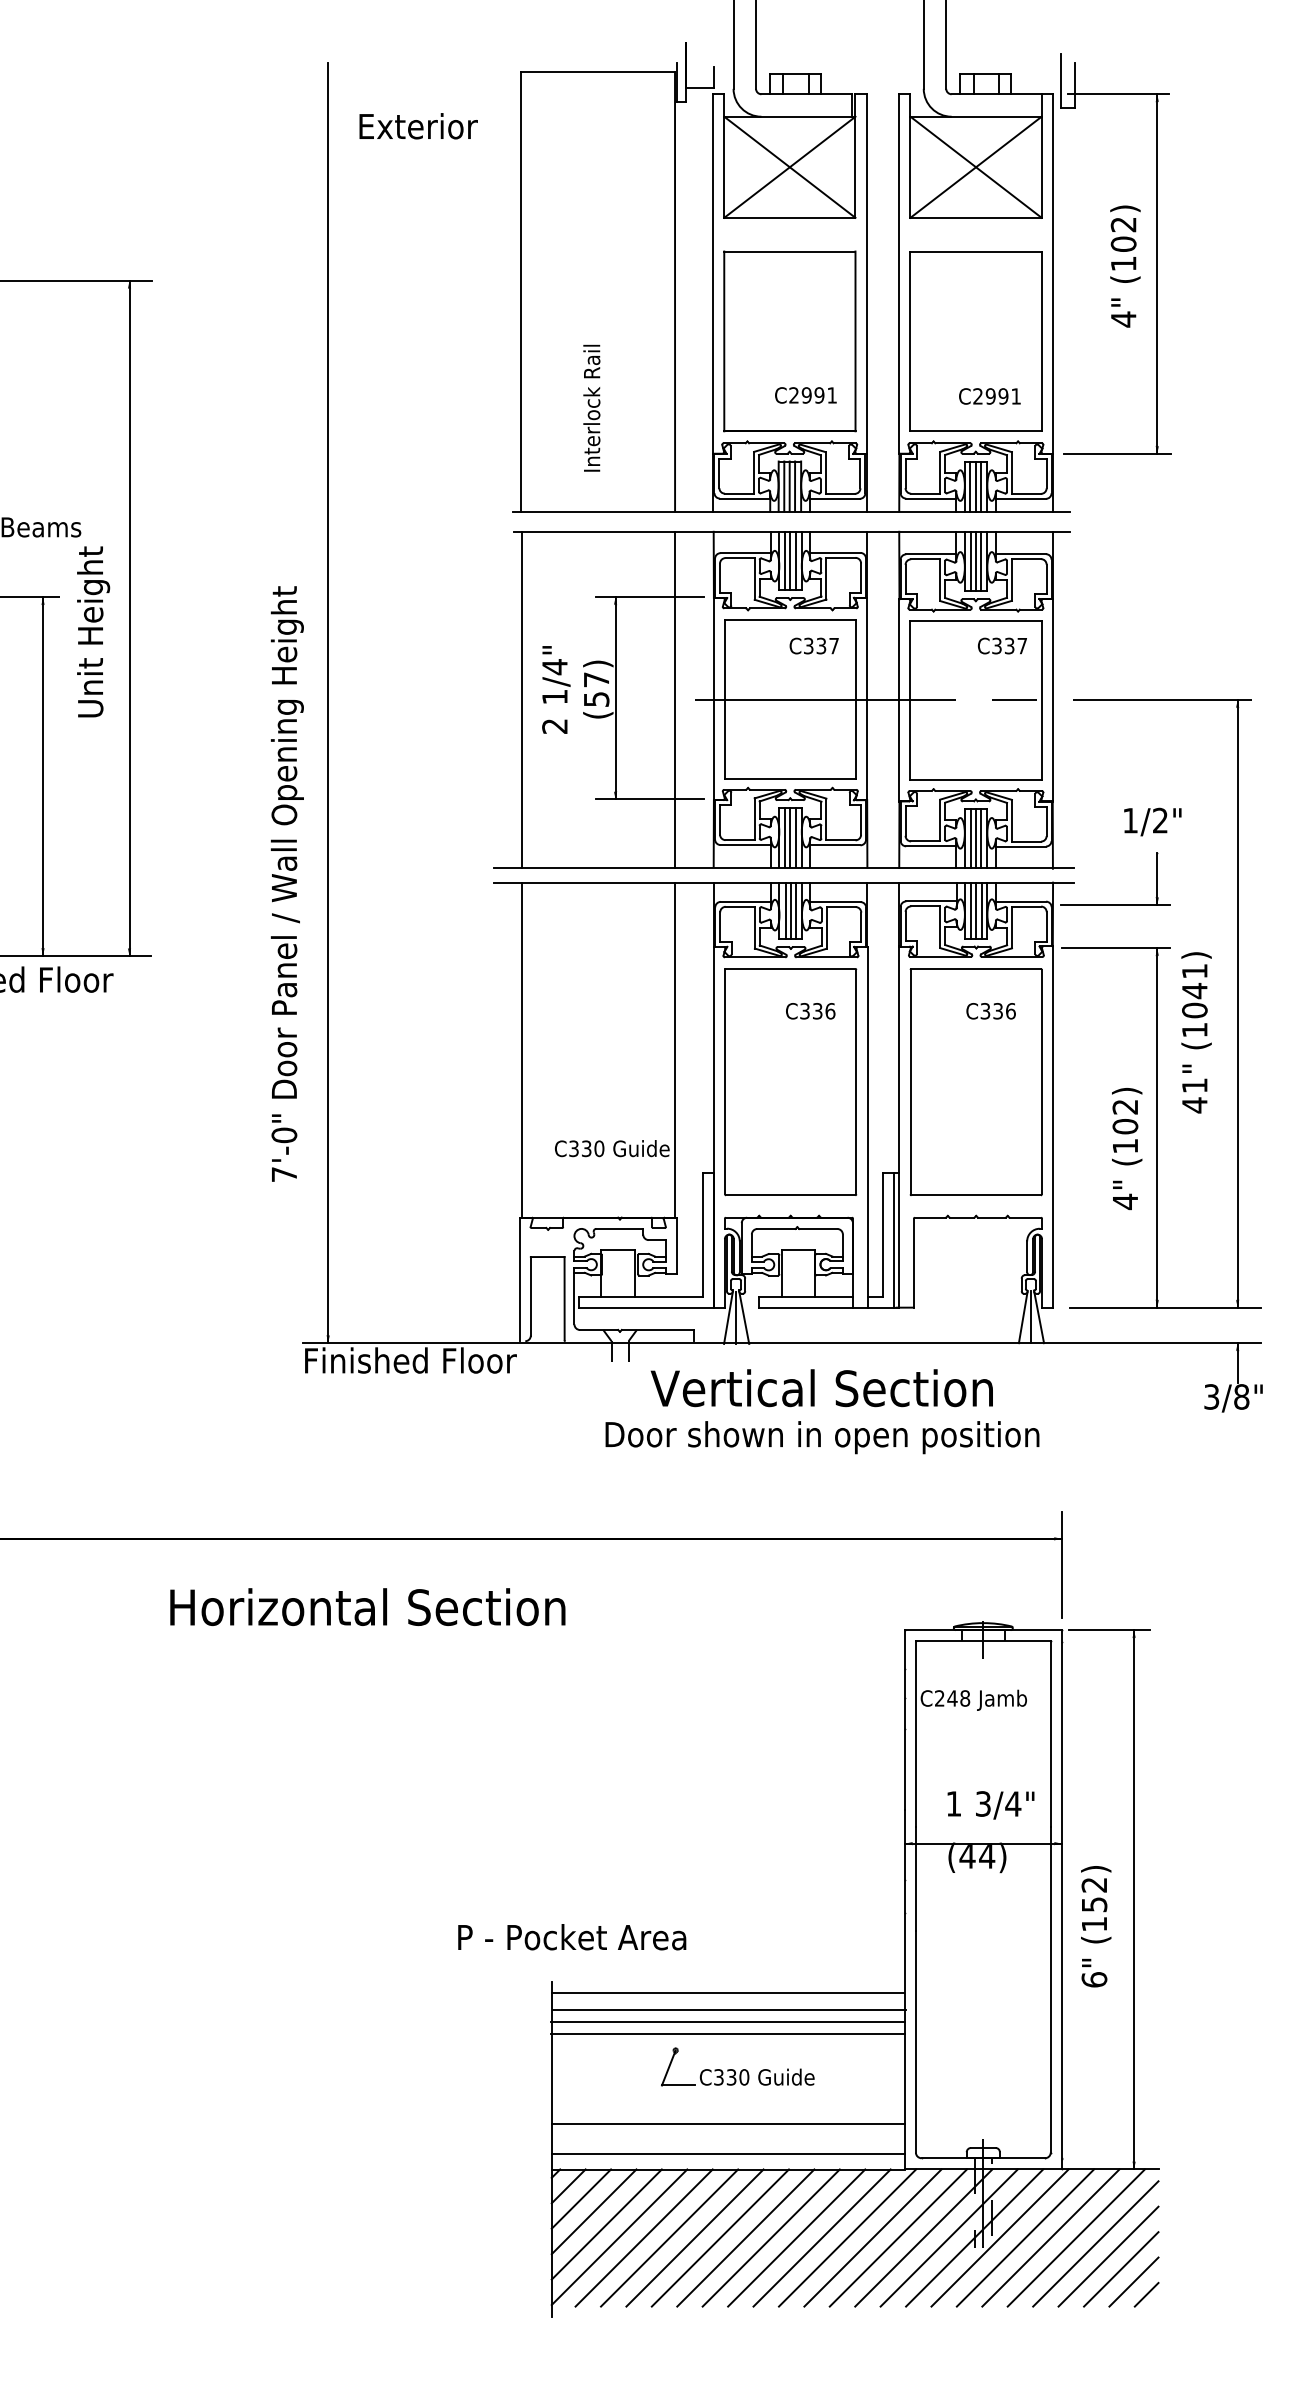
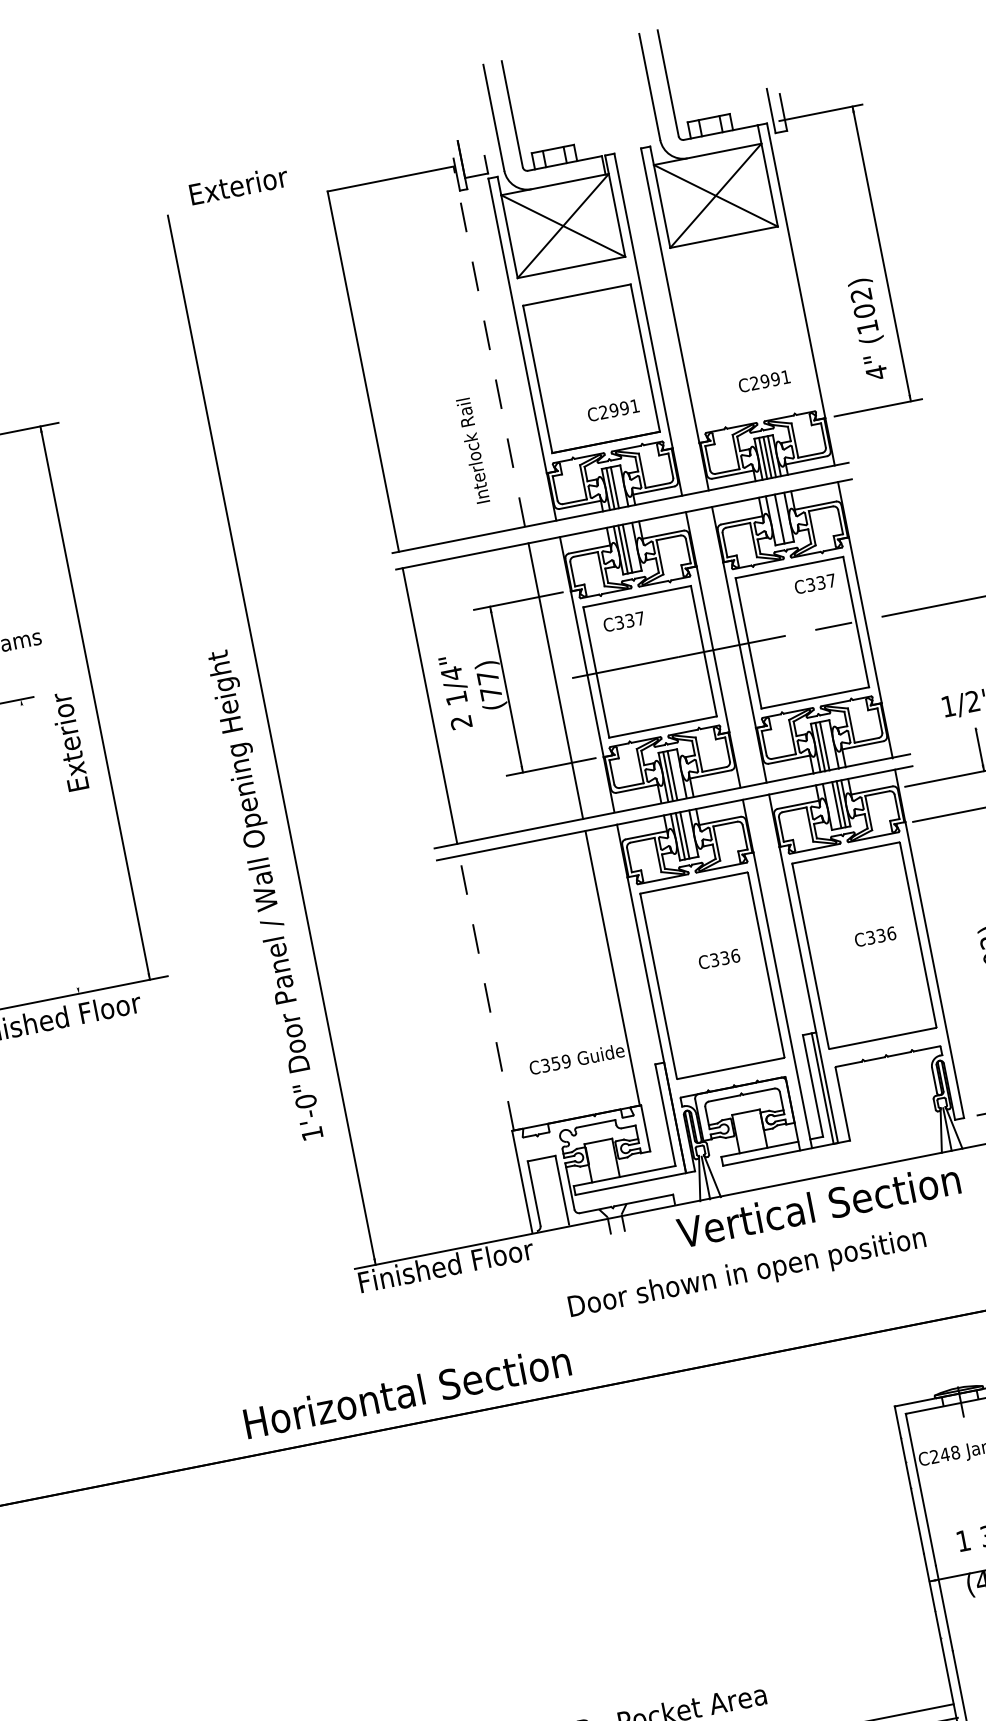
text: (418, 126) -> (238, 185), moved
text: (1125, 266) -> (869, 329), moved
line: (675, 291) -> (489, 346), solid -> dashed
part: (975, 341) -> (743, 338), removed
text: (591, 407) -> (472, 450), moved
line: (795, 486) -> (619, 486), removed
line: (795, 560) -> (631, 547), removed
line: (970, 561) -> (775, 519), removed
line: (981, 561) -> (784, 518), removed
text: (93, 631) -> (67, 719), Unit Height -> Exterior
text: (813, 645) -> (623, 621), moved
text: (596, 699) -> (491, 693), (57) -> (77)
line: (43, 776) -> (50, 846), removed
line: (795, 837) -> (676, 774), removed
line: (981, 838) -> (829, 745), removed
line: (796, 910) -> (689, 834), removed
line: (971, 910) -> (832, 805), removed
text: (810, 1011) -> (719, 959), moved
text: (990, 1011) -> (874, 937), moved
line: (521, 1050) -> (486, 993), solid -> dashed
text: (593, 1148) -> (561, 1062), C330 -> C359
text: (284, 1174) -> (312, 1133), 7'-0" -> 1'-0"
text: (821, 1388) -> (818, 1206), moved
text: (822, 1437) -> (747, 1274), moved
text: (367, 1606) -> (407, 1391), moved

